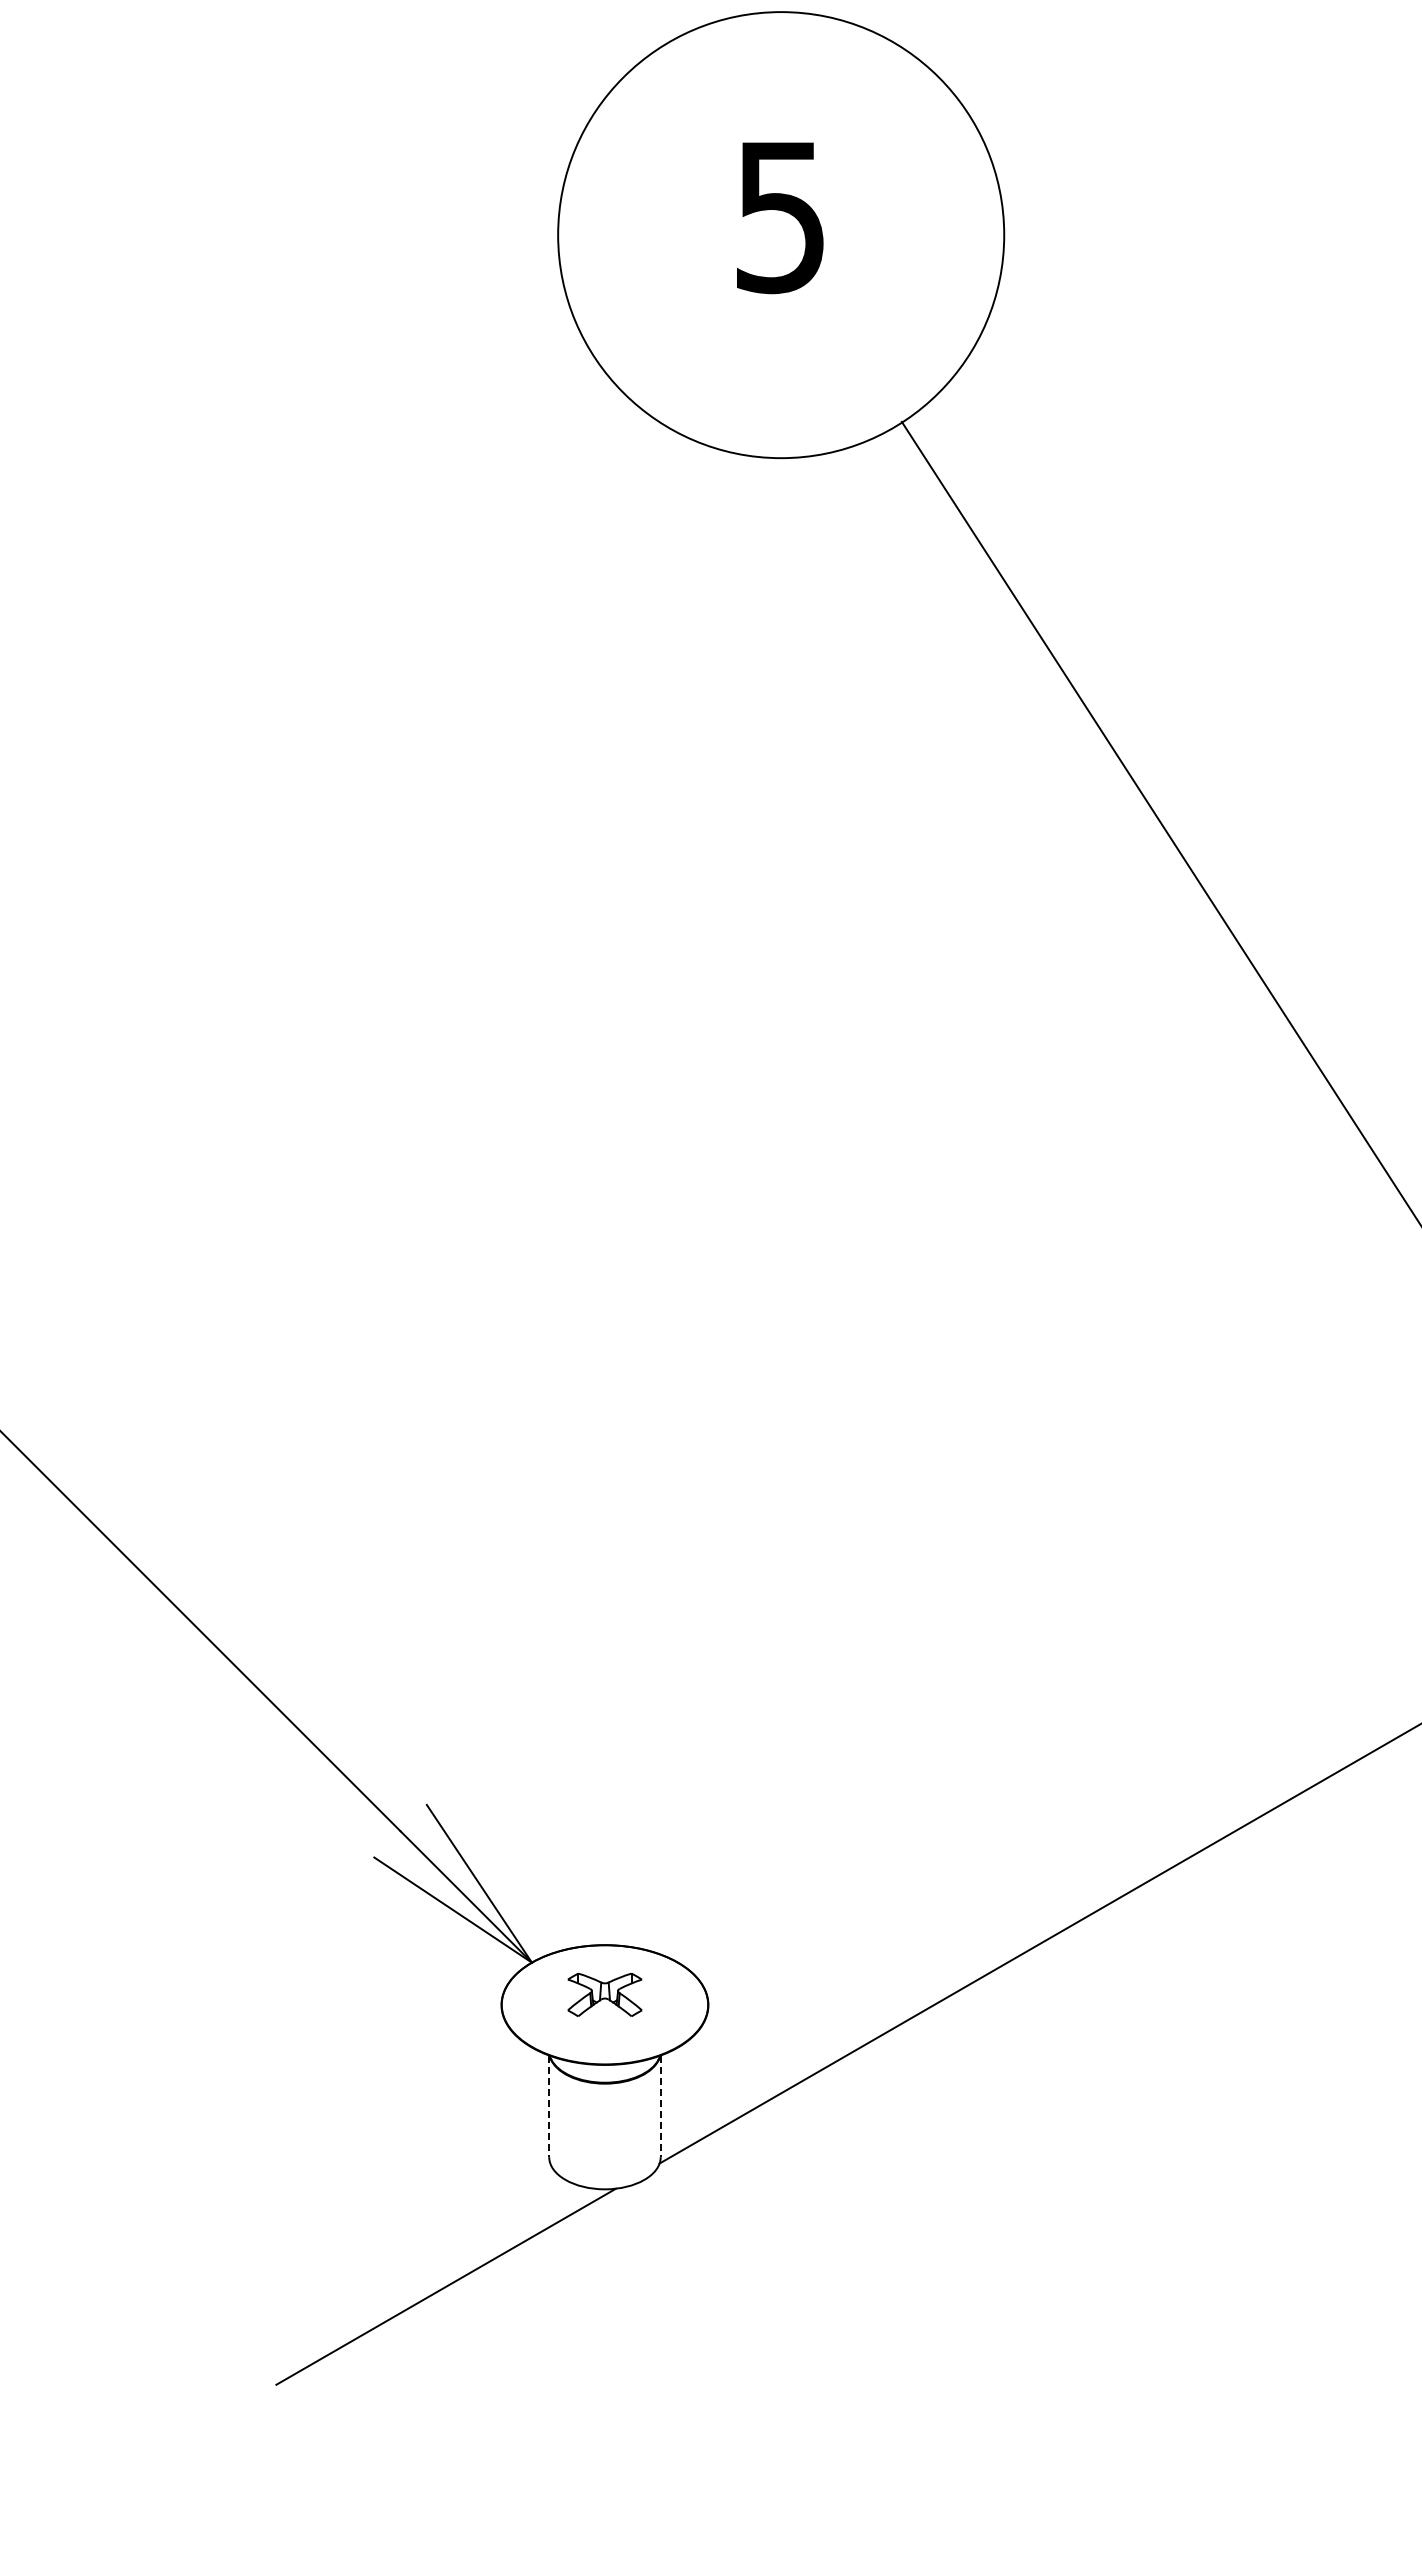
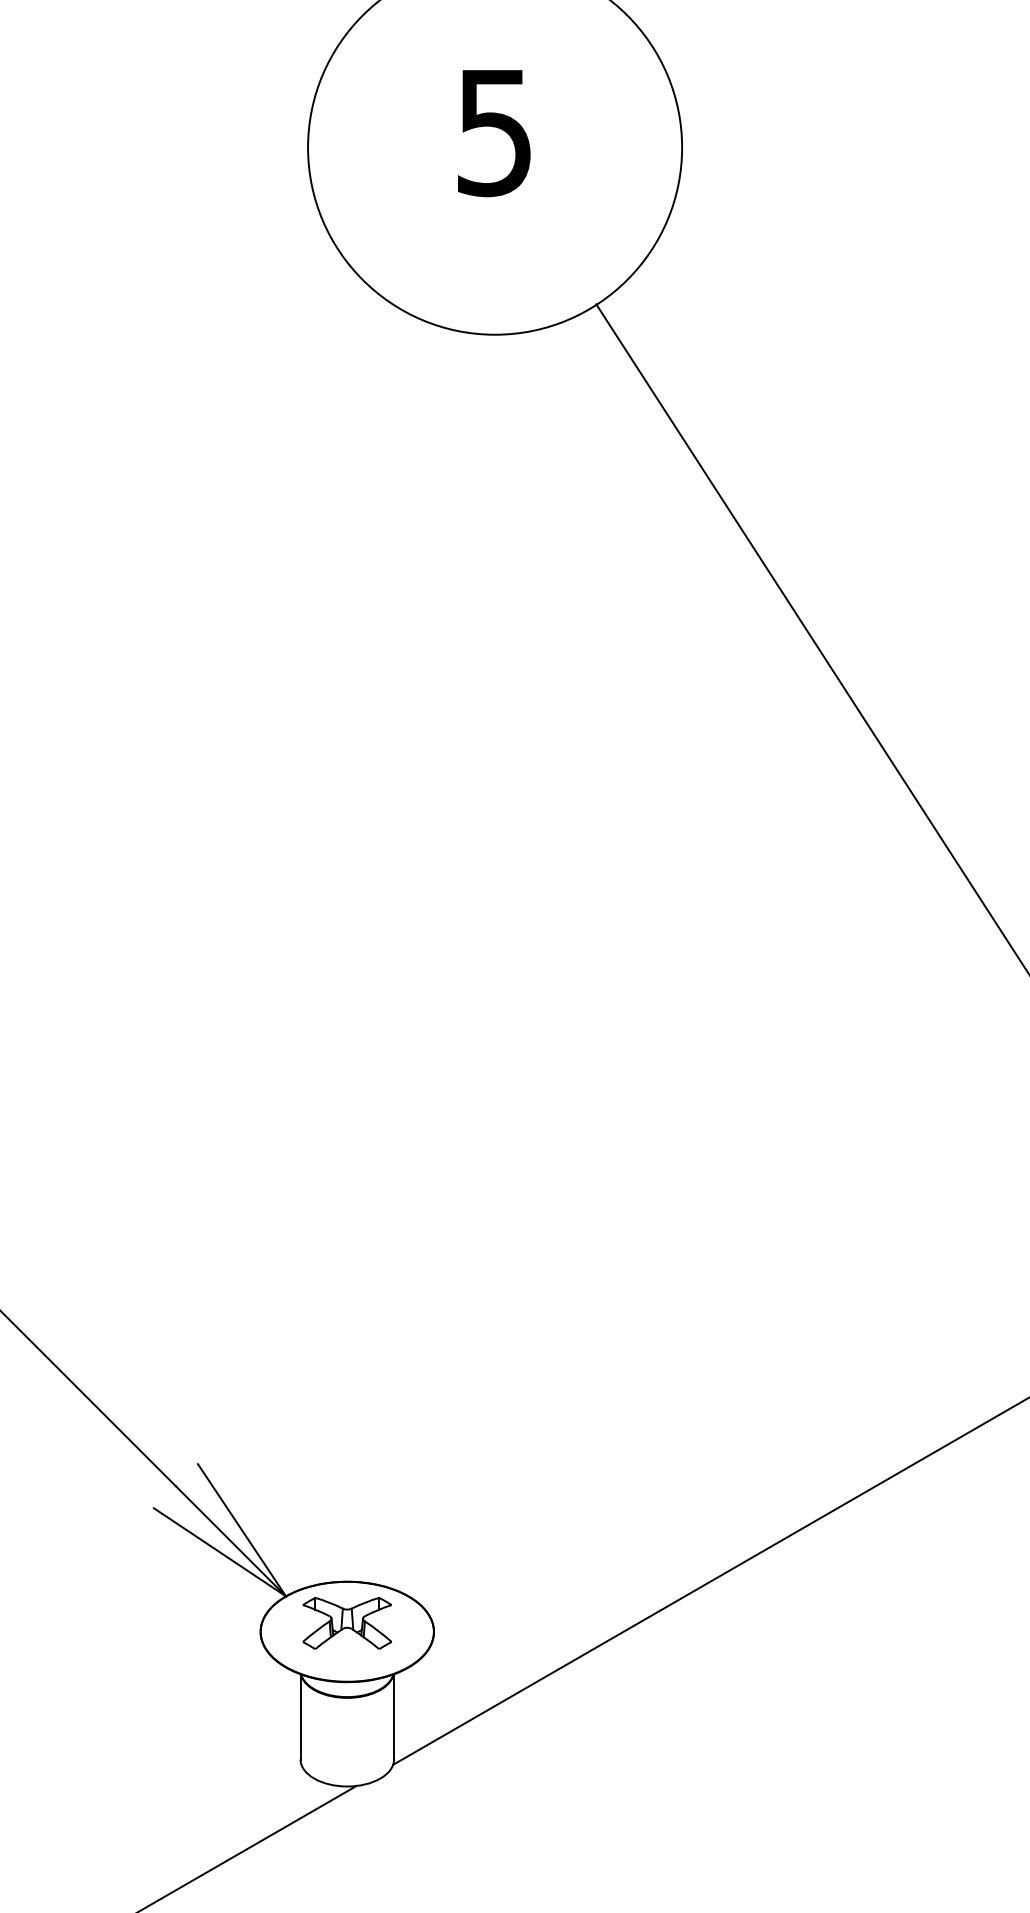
part: (604, 1994) -> (346, 1623), size x1.43
line: (549, 2106) -> (300, 1717), dashed -> solid
line: (660, 2106) -> (393, 1717), dashed -> solid

